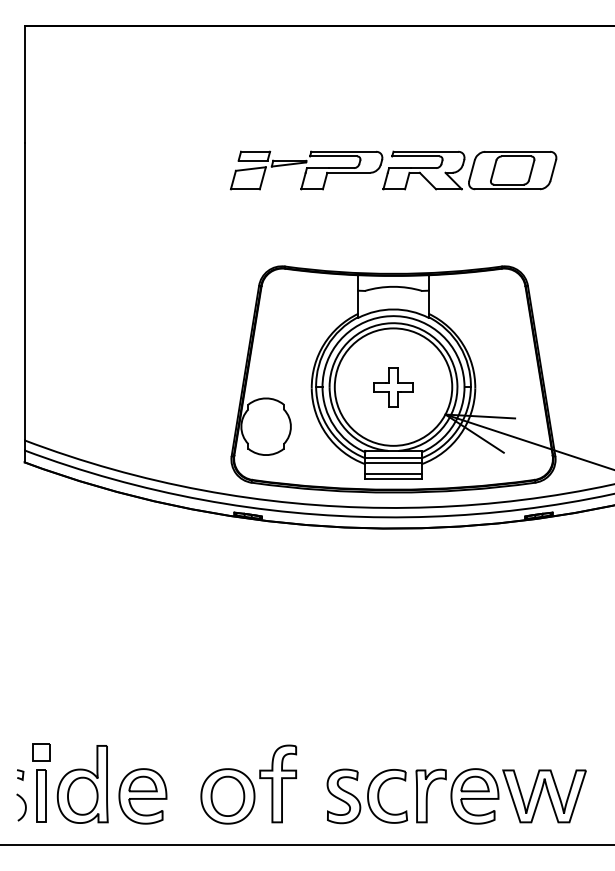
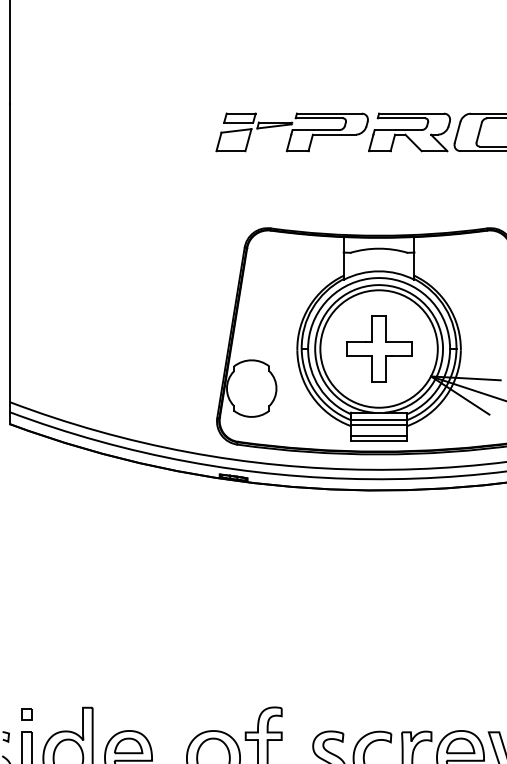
part: (393, 387) -> (379, 349), size x1.67
part: (41, 752) -> (27, 714), size x0.62

